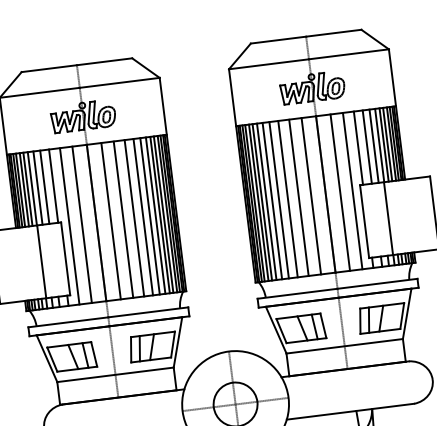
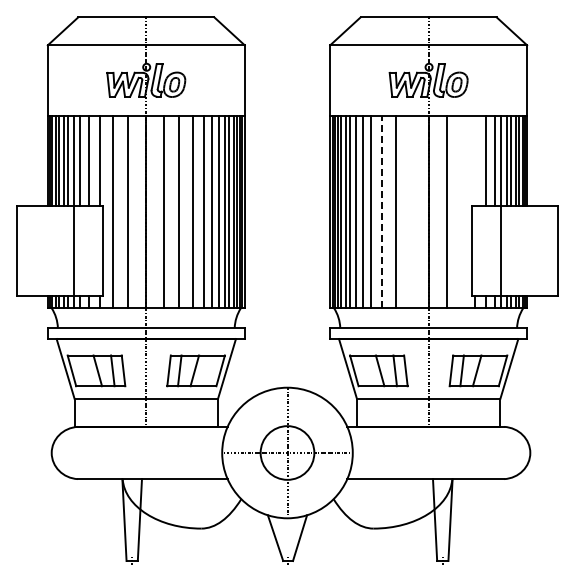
line: (358, 148) -> (475, 160), removed
line: (352, 190) -> (461, 211), removed
line: (311, 196) -> (410, 211), removed
line: (288, 198) -> (382, 211), solid -> dashed

